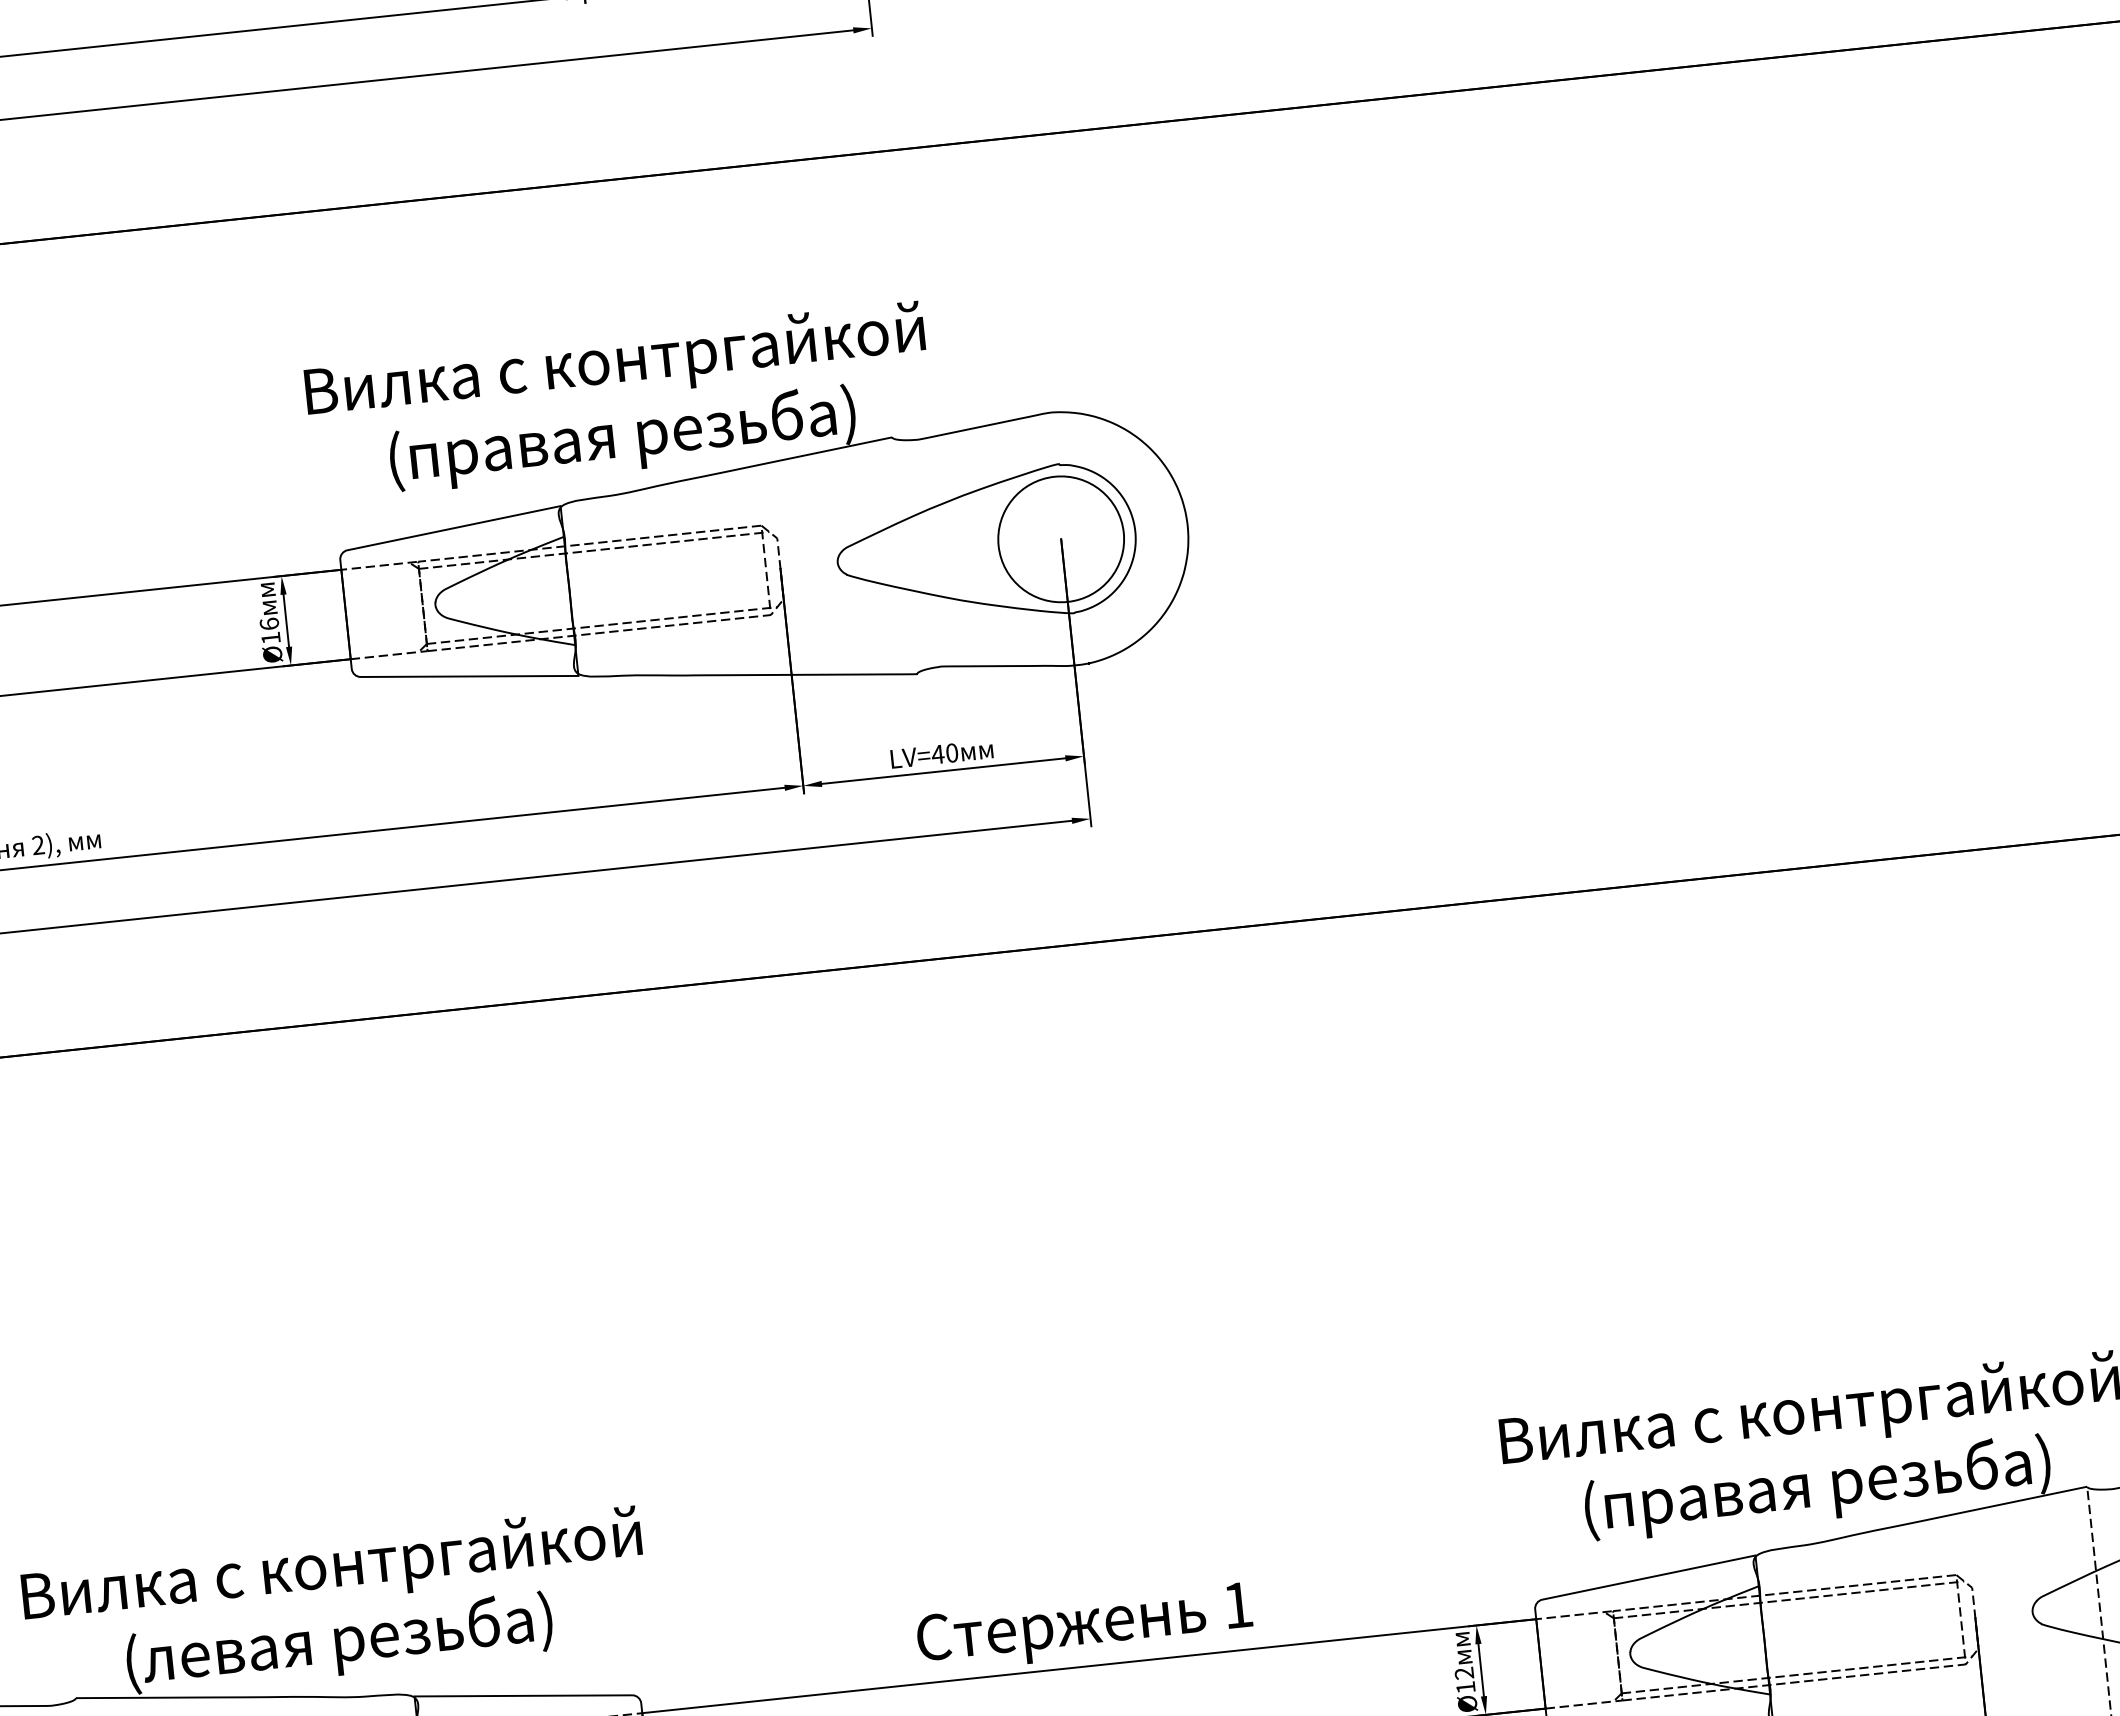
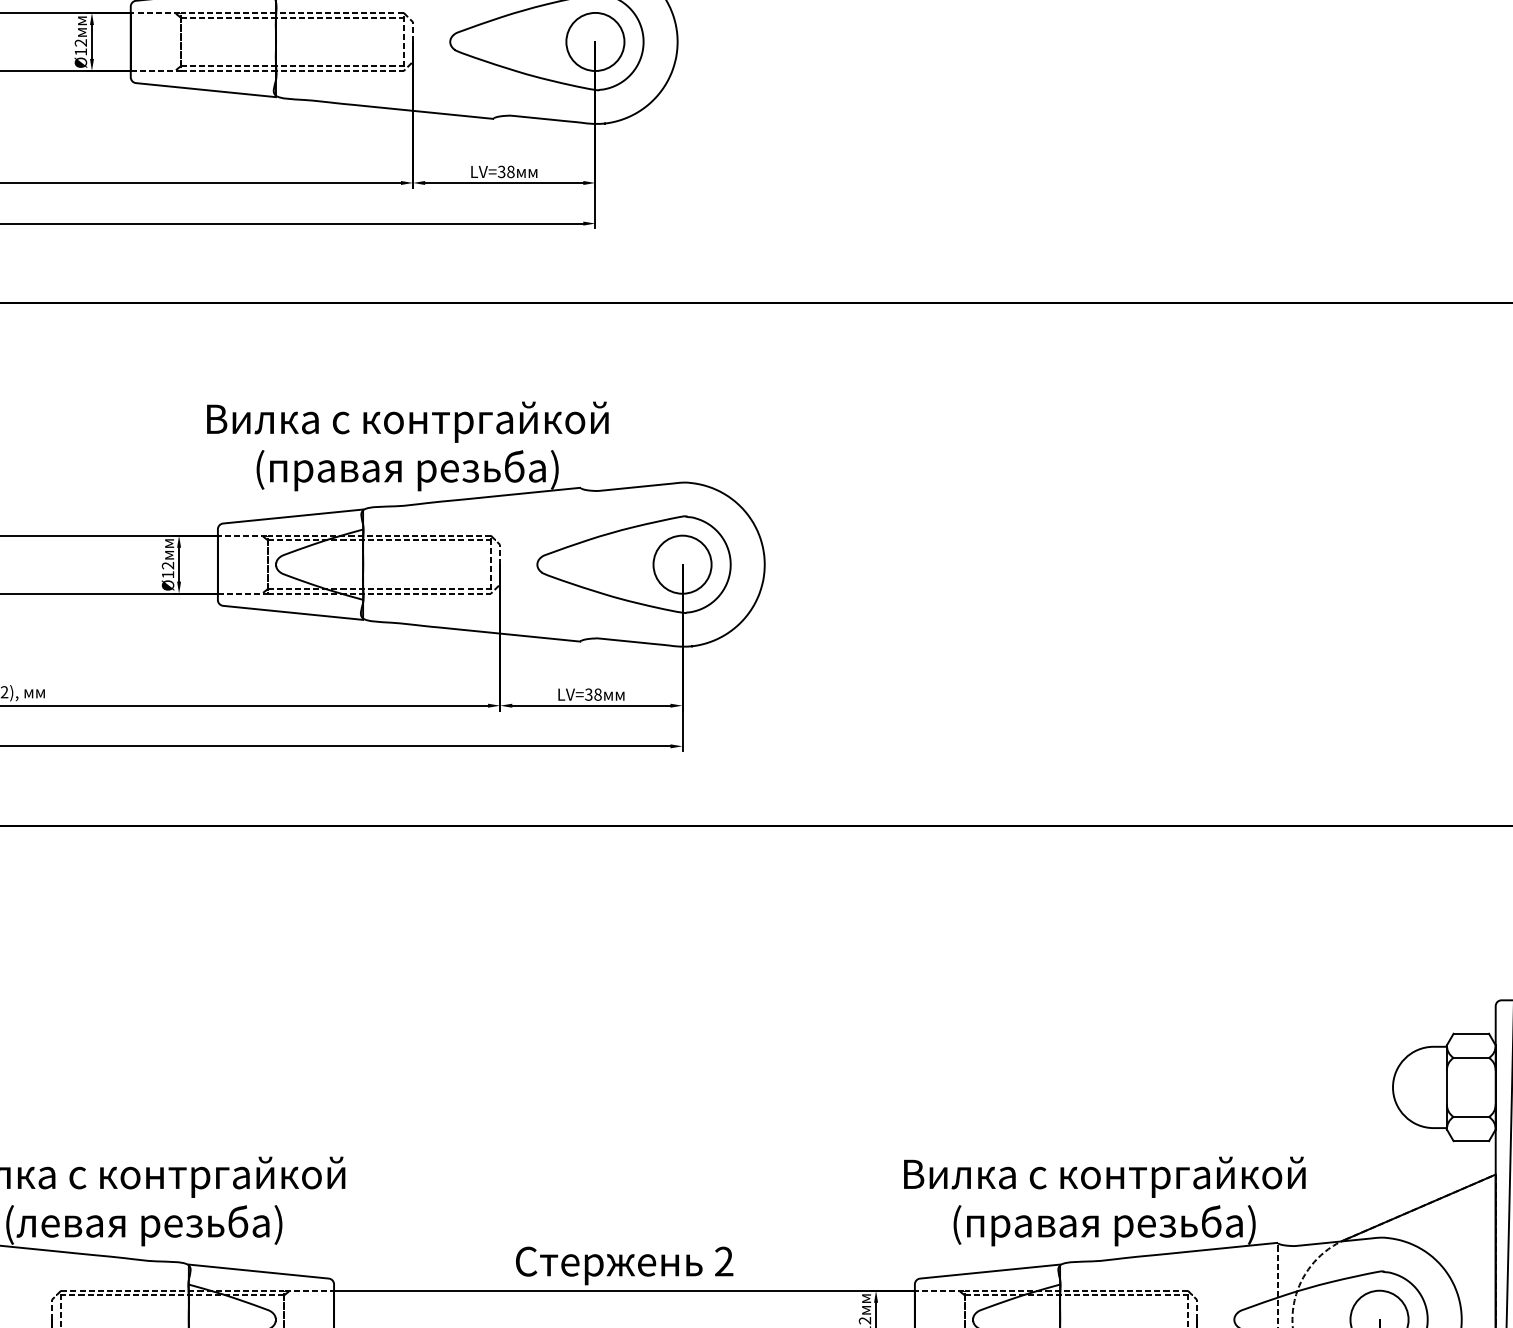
circle: (1061, 539) -> (682, 564), size x0.71
text: (268, 623) -> (167, 565), Ø16 -> Ø12
text: (943, 753) -> (592, 694), LV=40 -> LV=38
text: (1238, 1605) -> (724, 1261), 1 -> 2

